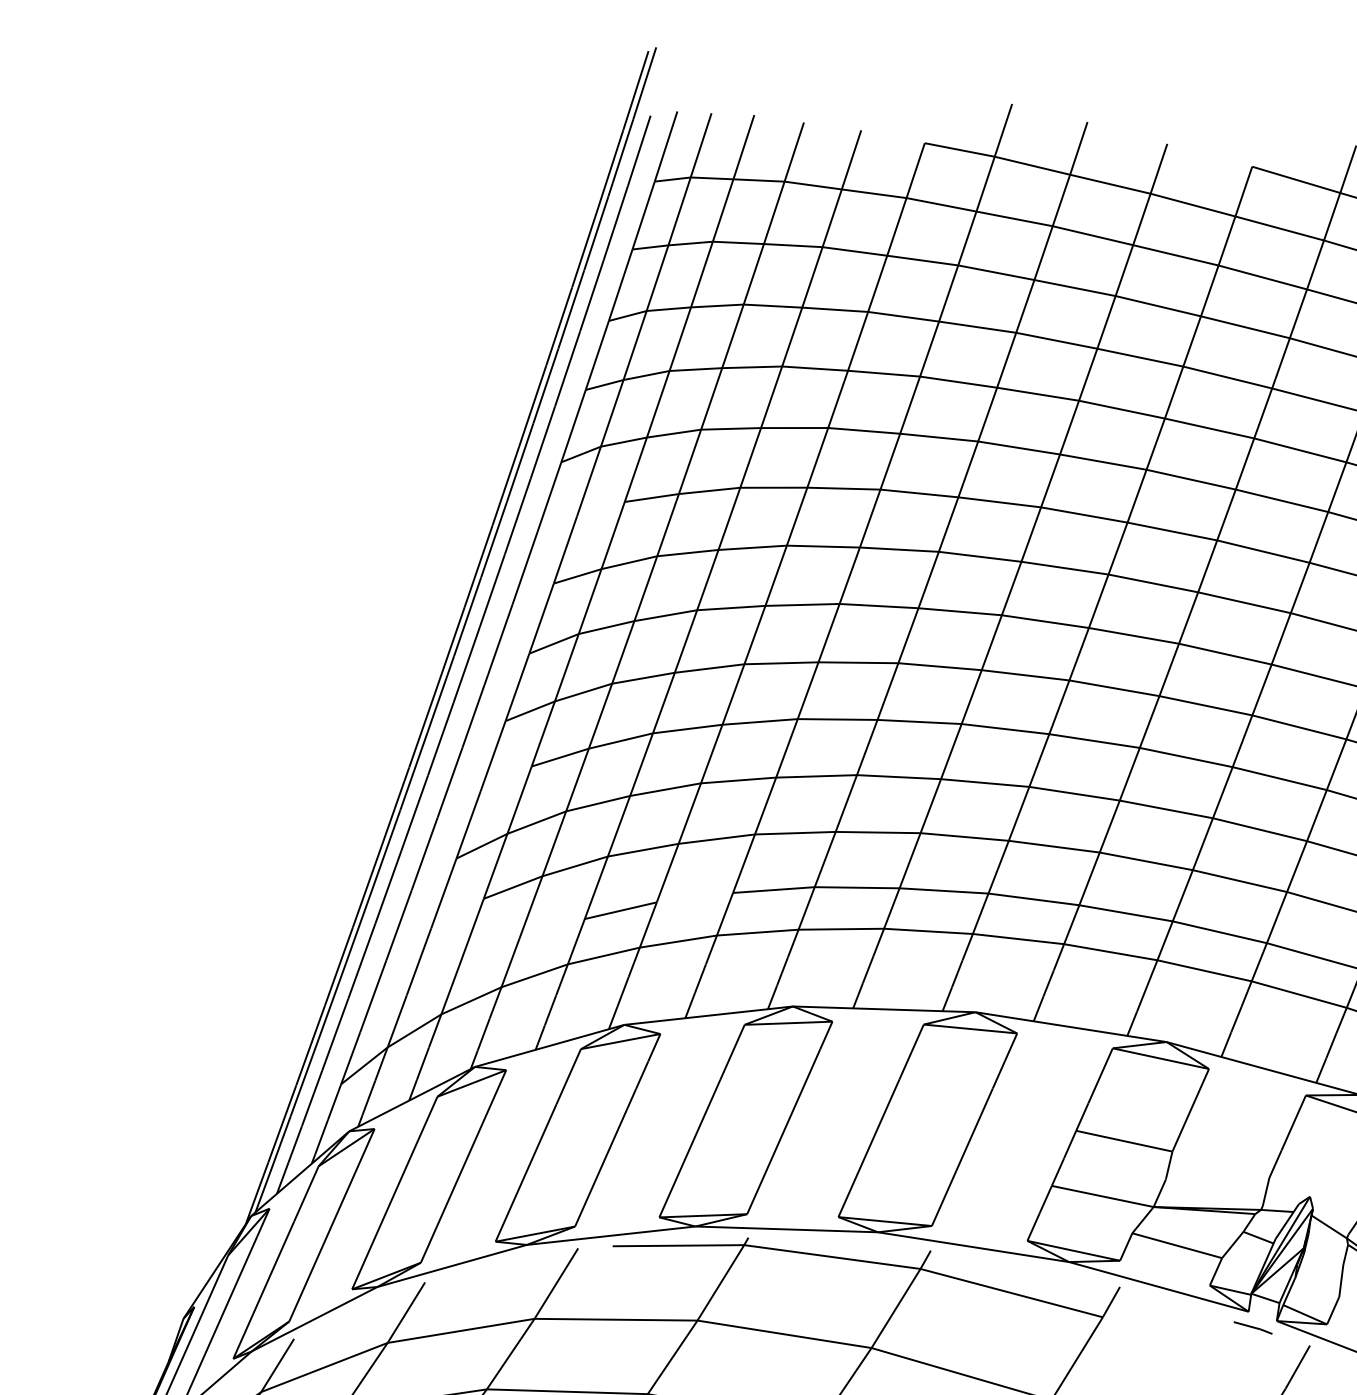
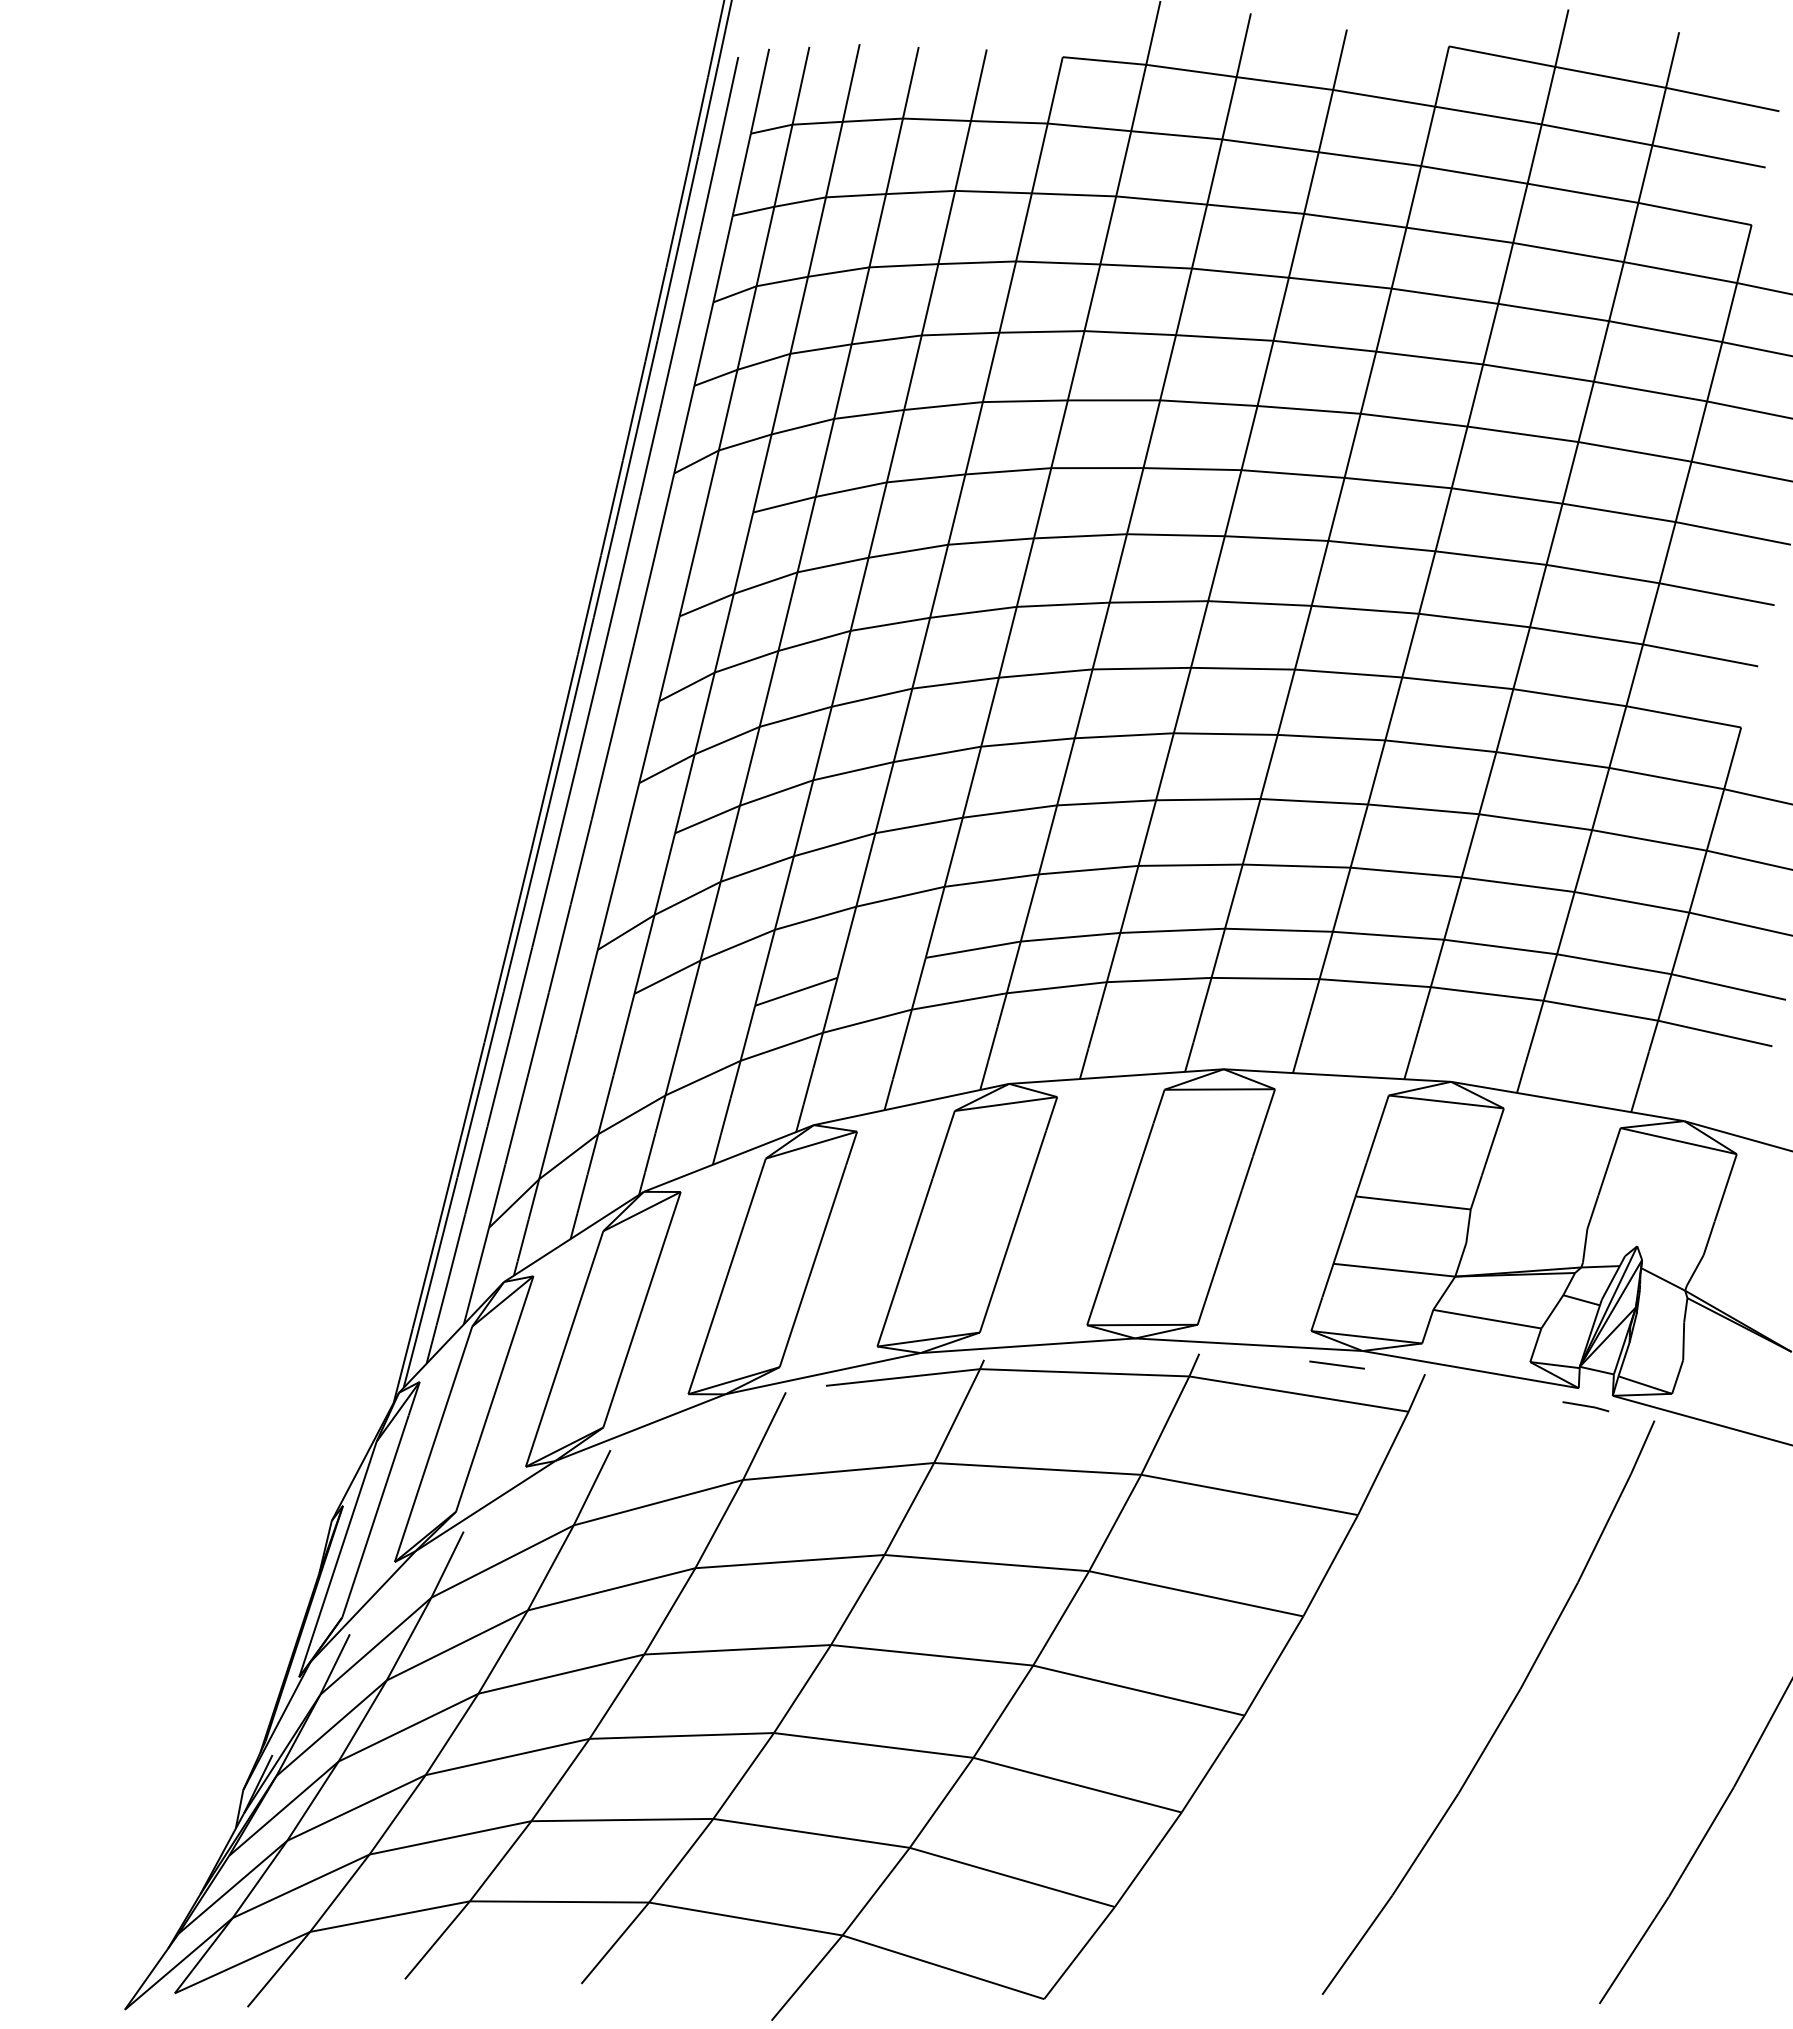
line: (1045, 1271) -> (1336, 1364), added

